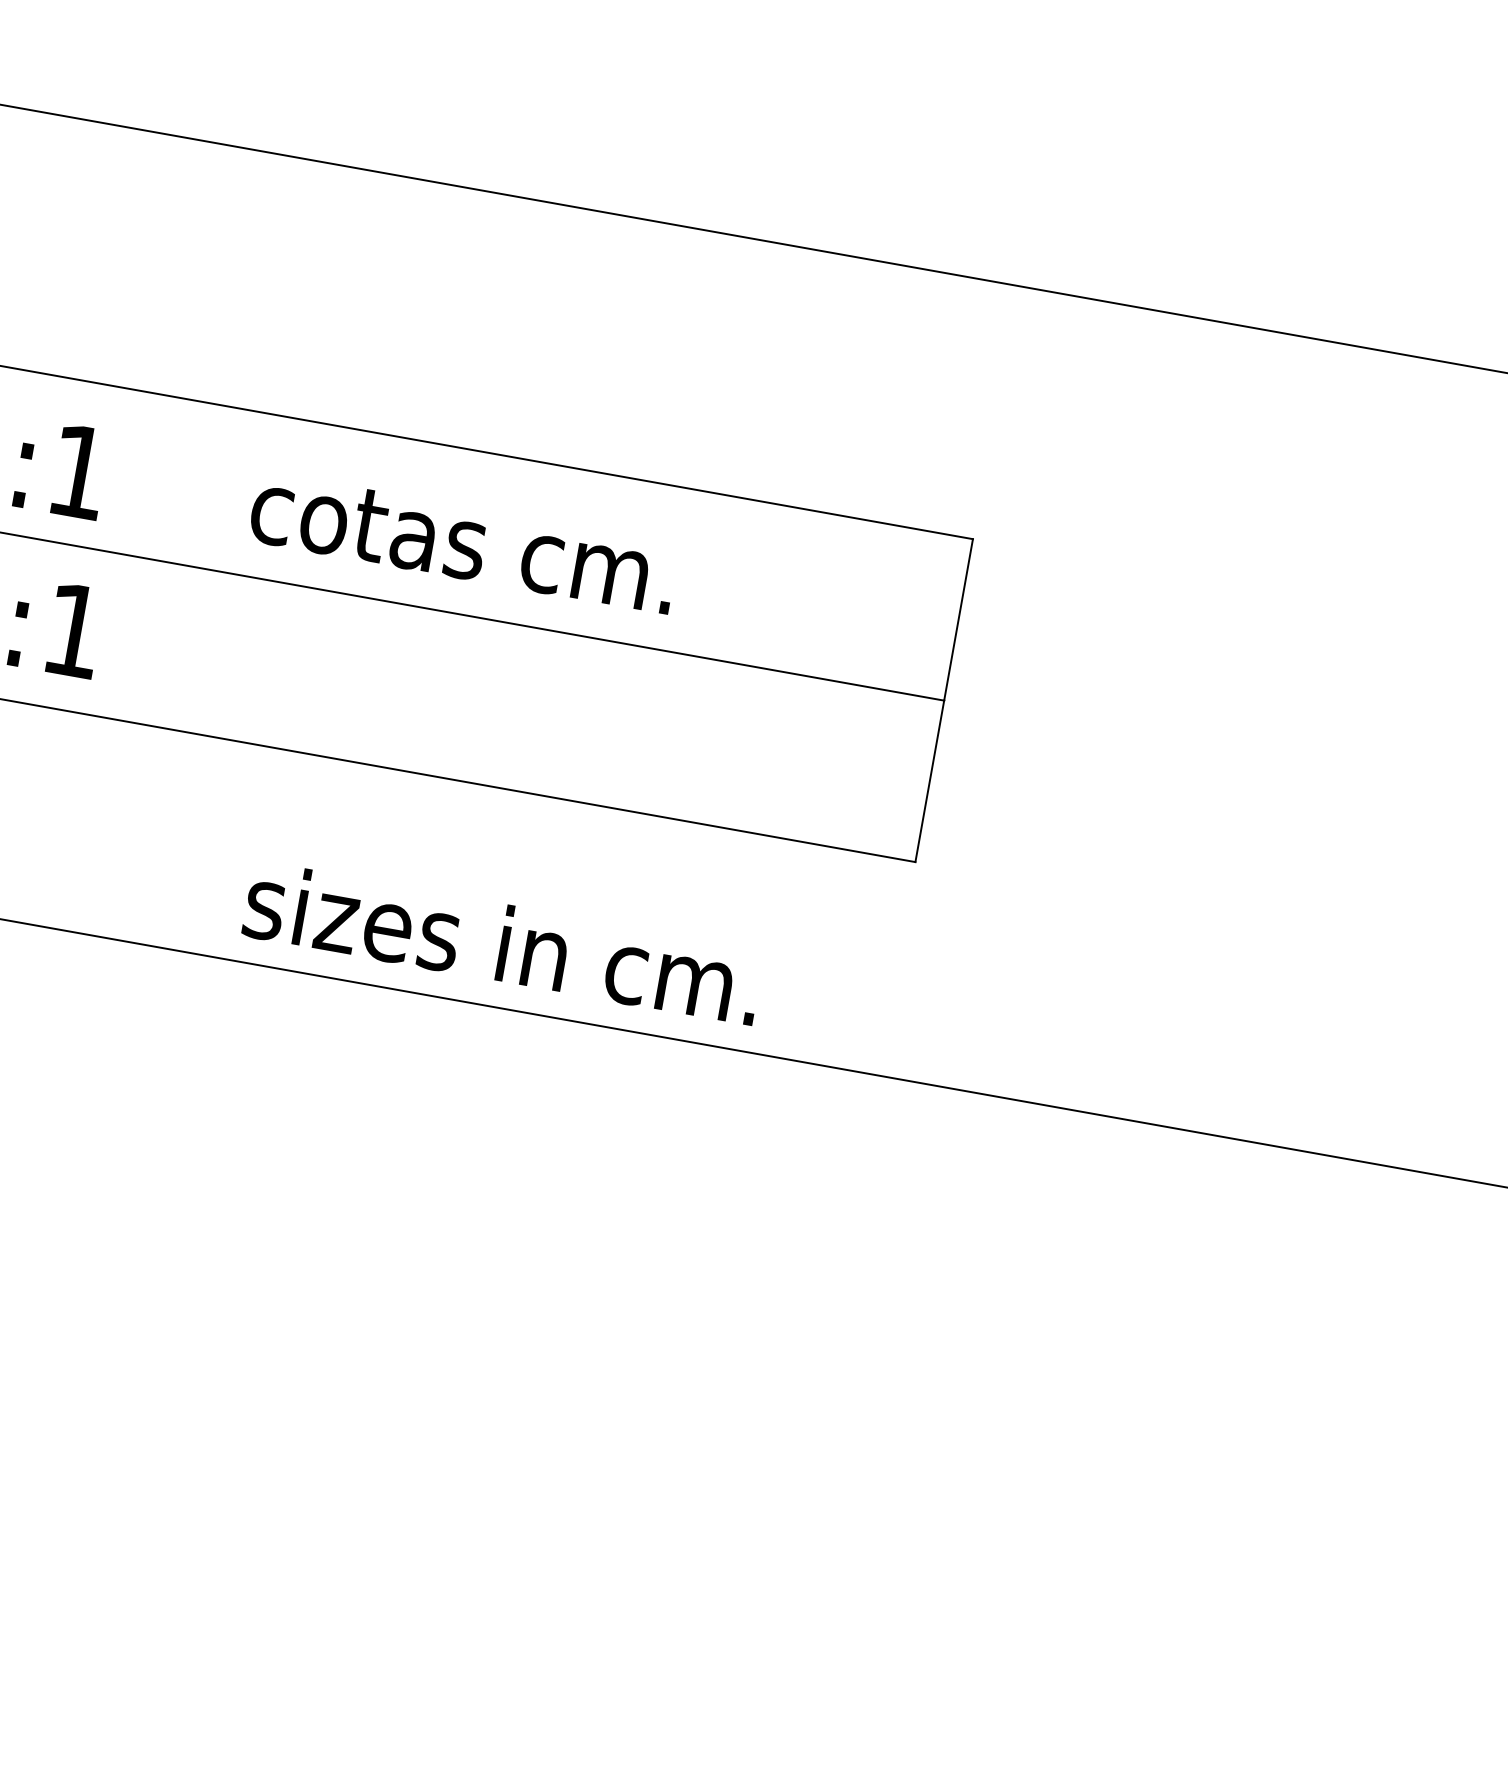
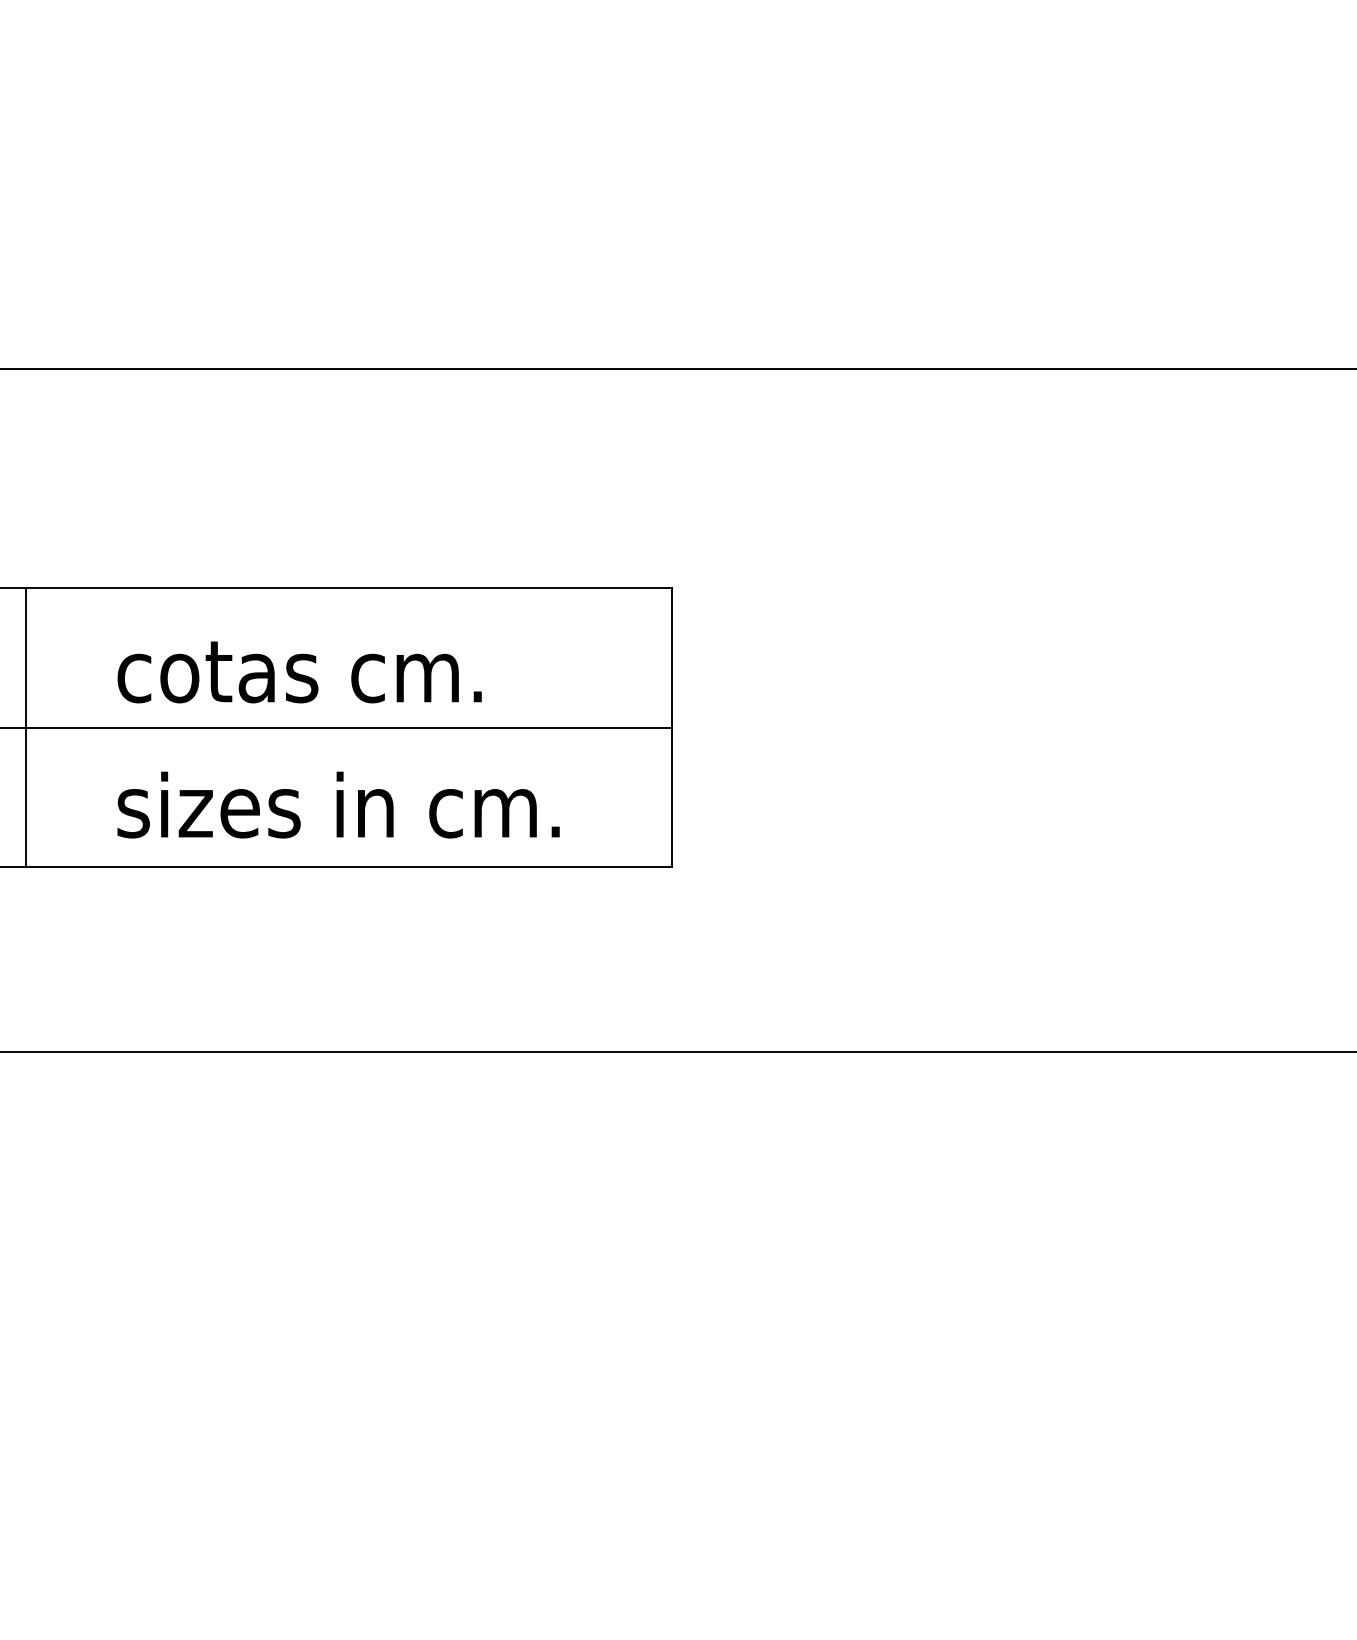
text: (463, 543) -> (299, 672), moved
line: (196, 567) -> (25, 727), added
text: (503, 942) -> (338, 804), moved

